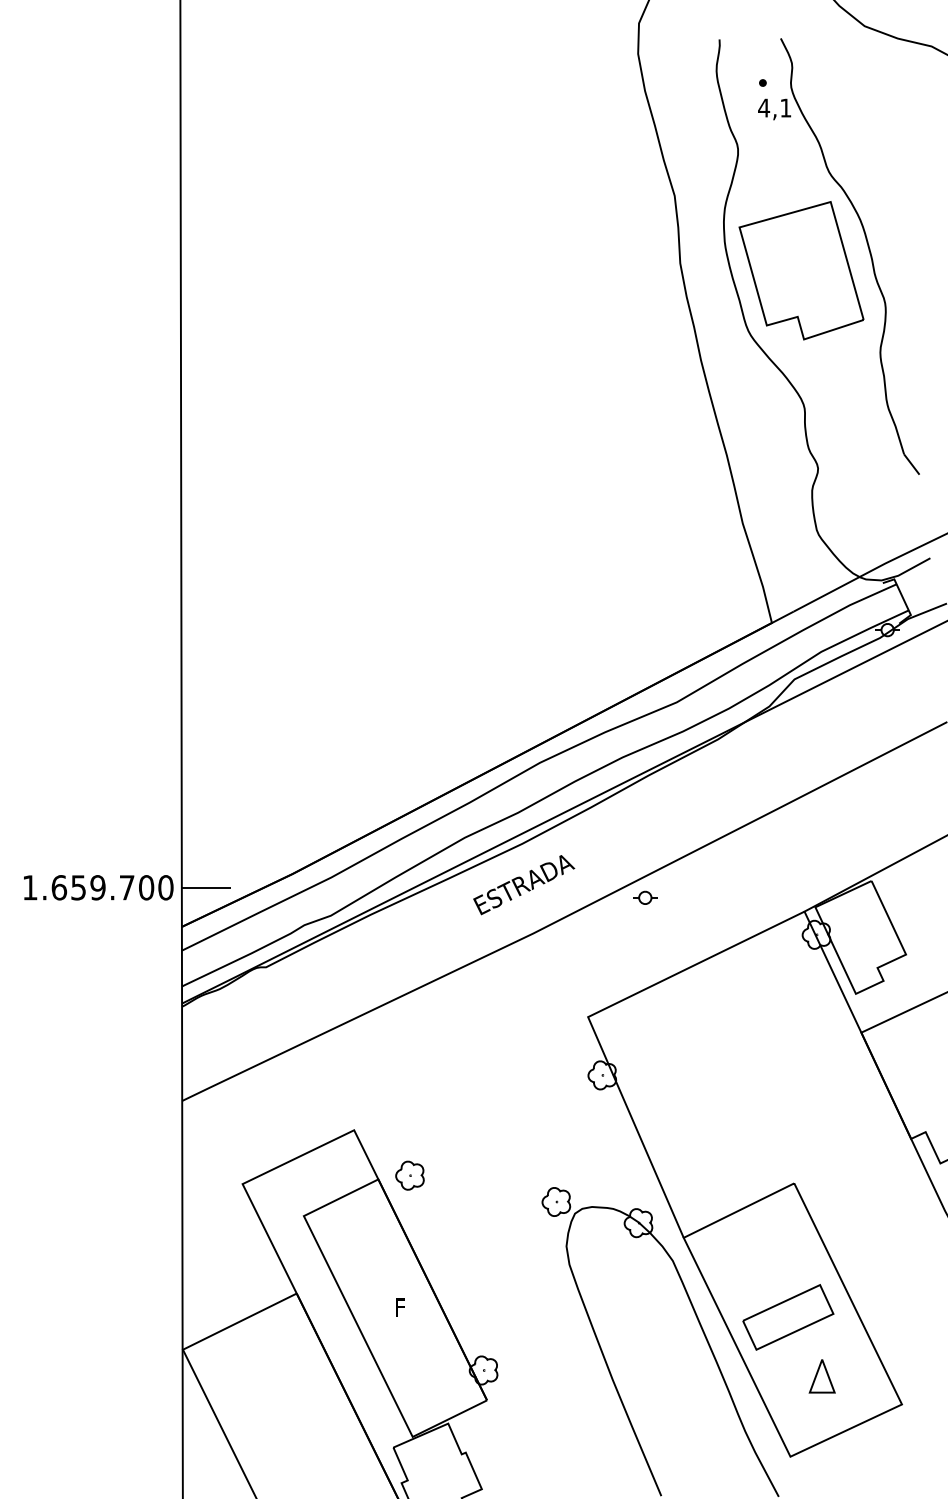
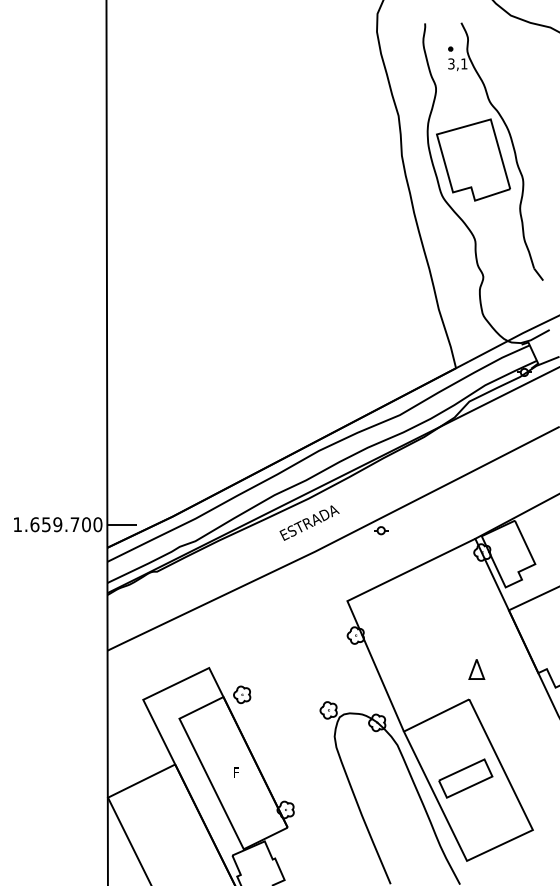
text: (762, 107) -> (450, 63), 4,1 -> 3,1
part: (821, 1376) -> (476, 669), moved

